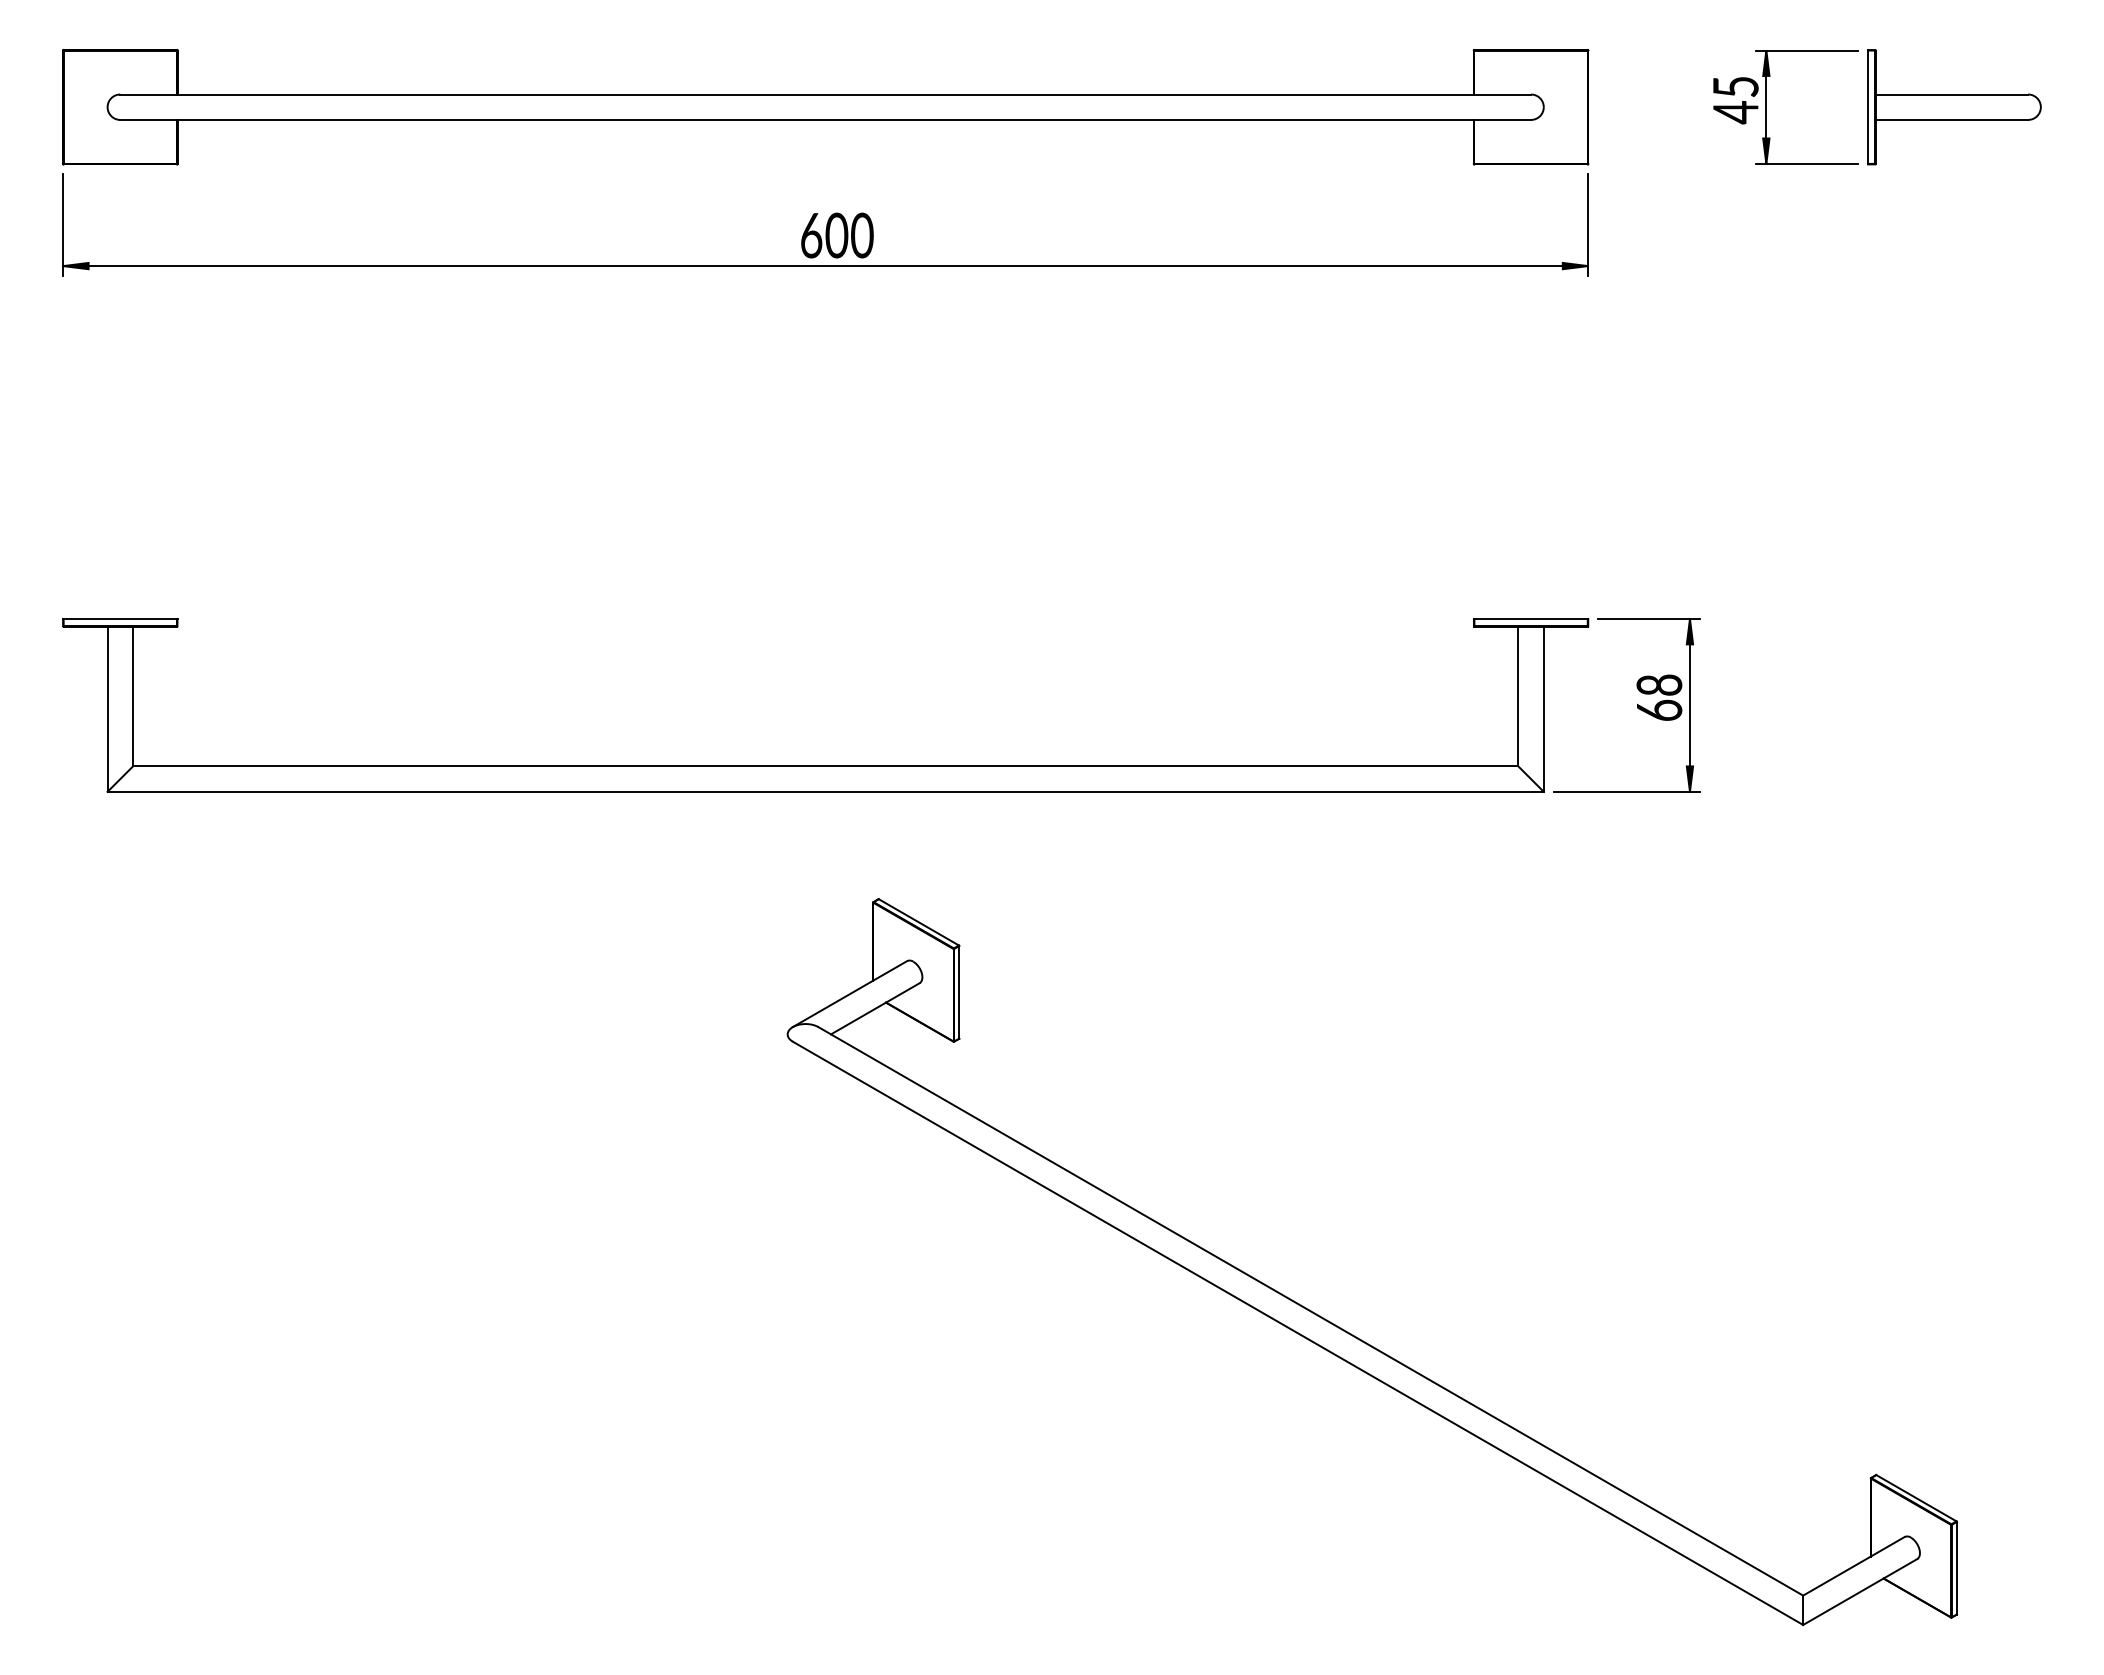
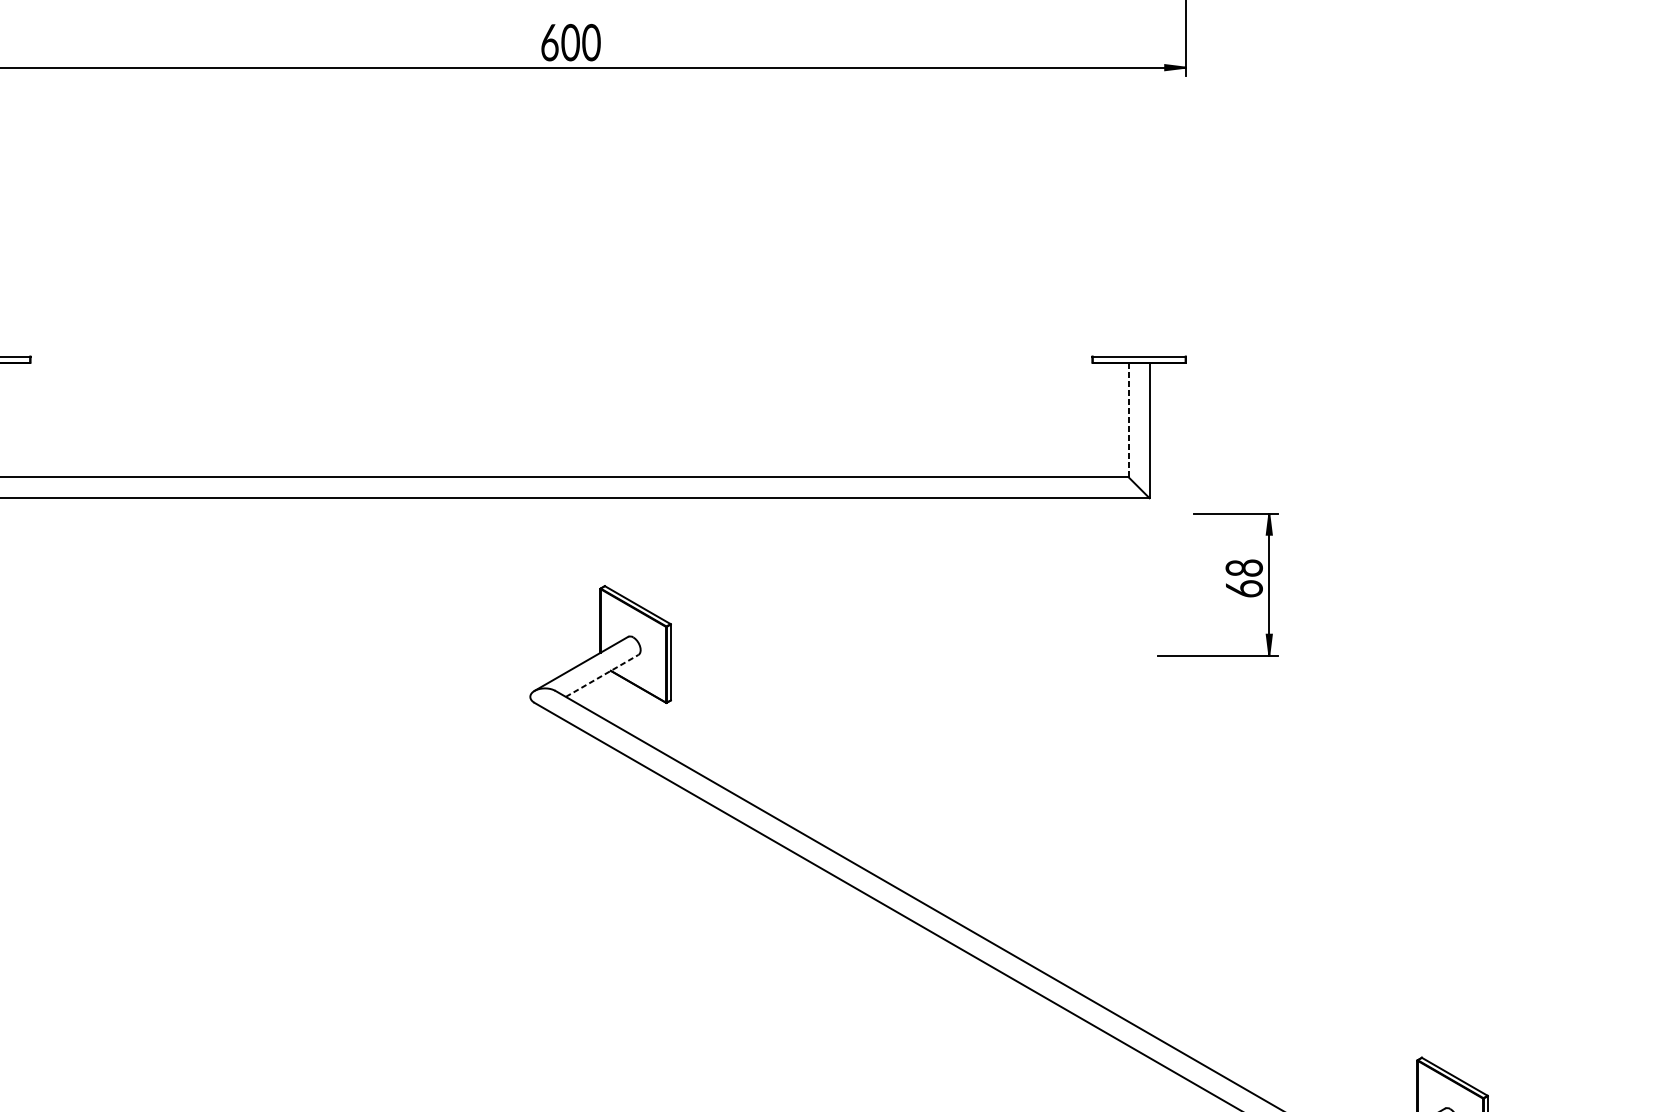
line: (1518, 696) -> (1128, 420), solid -> dashed
part: (1637, 705) -> (1226, 584), moved
line: (875, 1008) -> (602, 675), solid -> dashed

